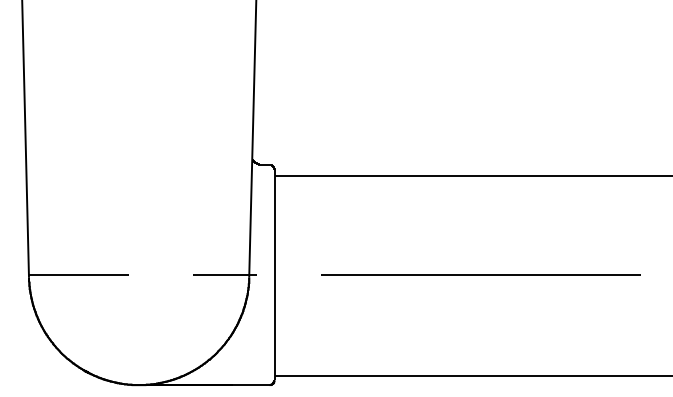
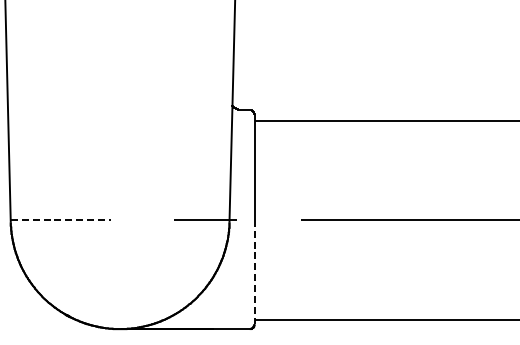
line: (79, 274) -> (60, 219), solid -> dashed
line: (274, 327) -> (254, 271), solid -> dashed

